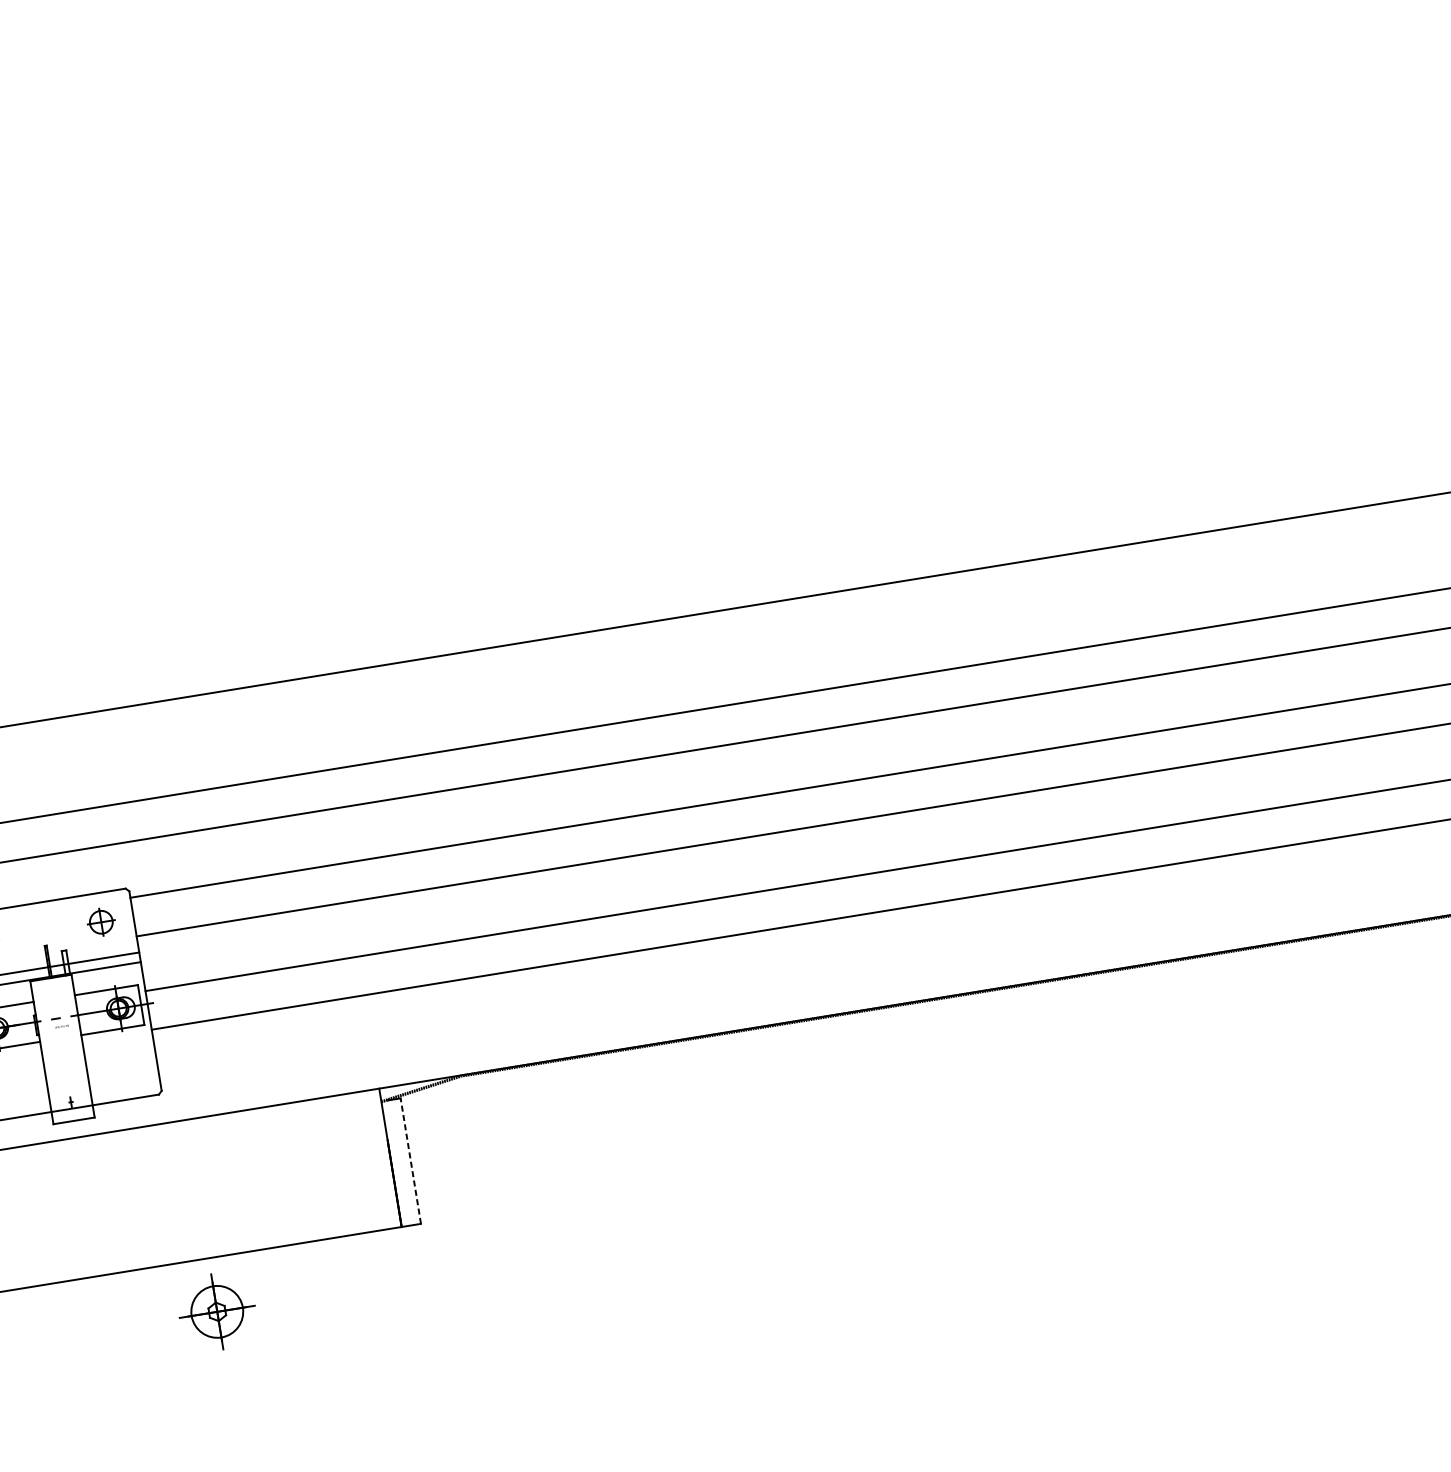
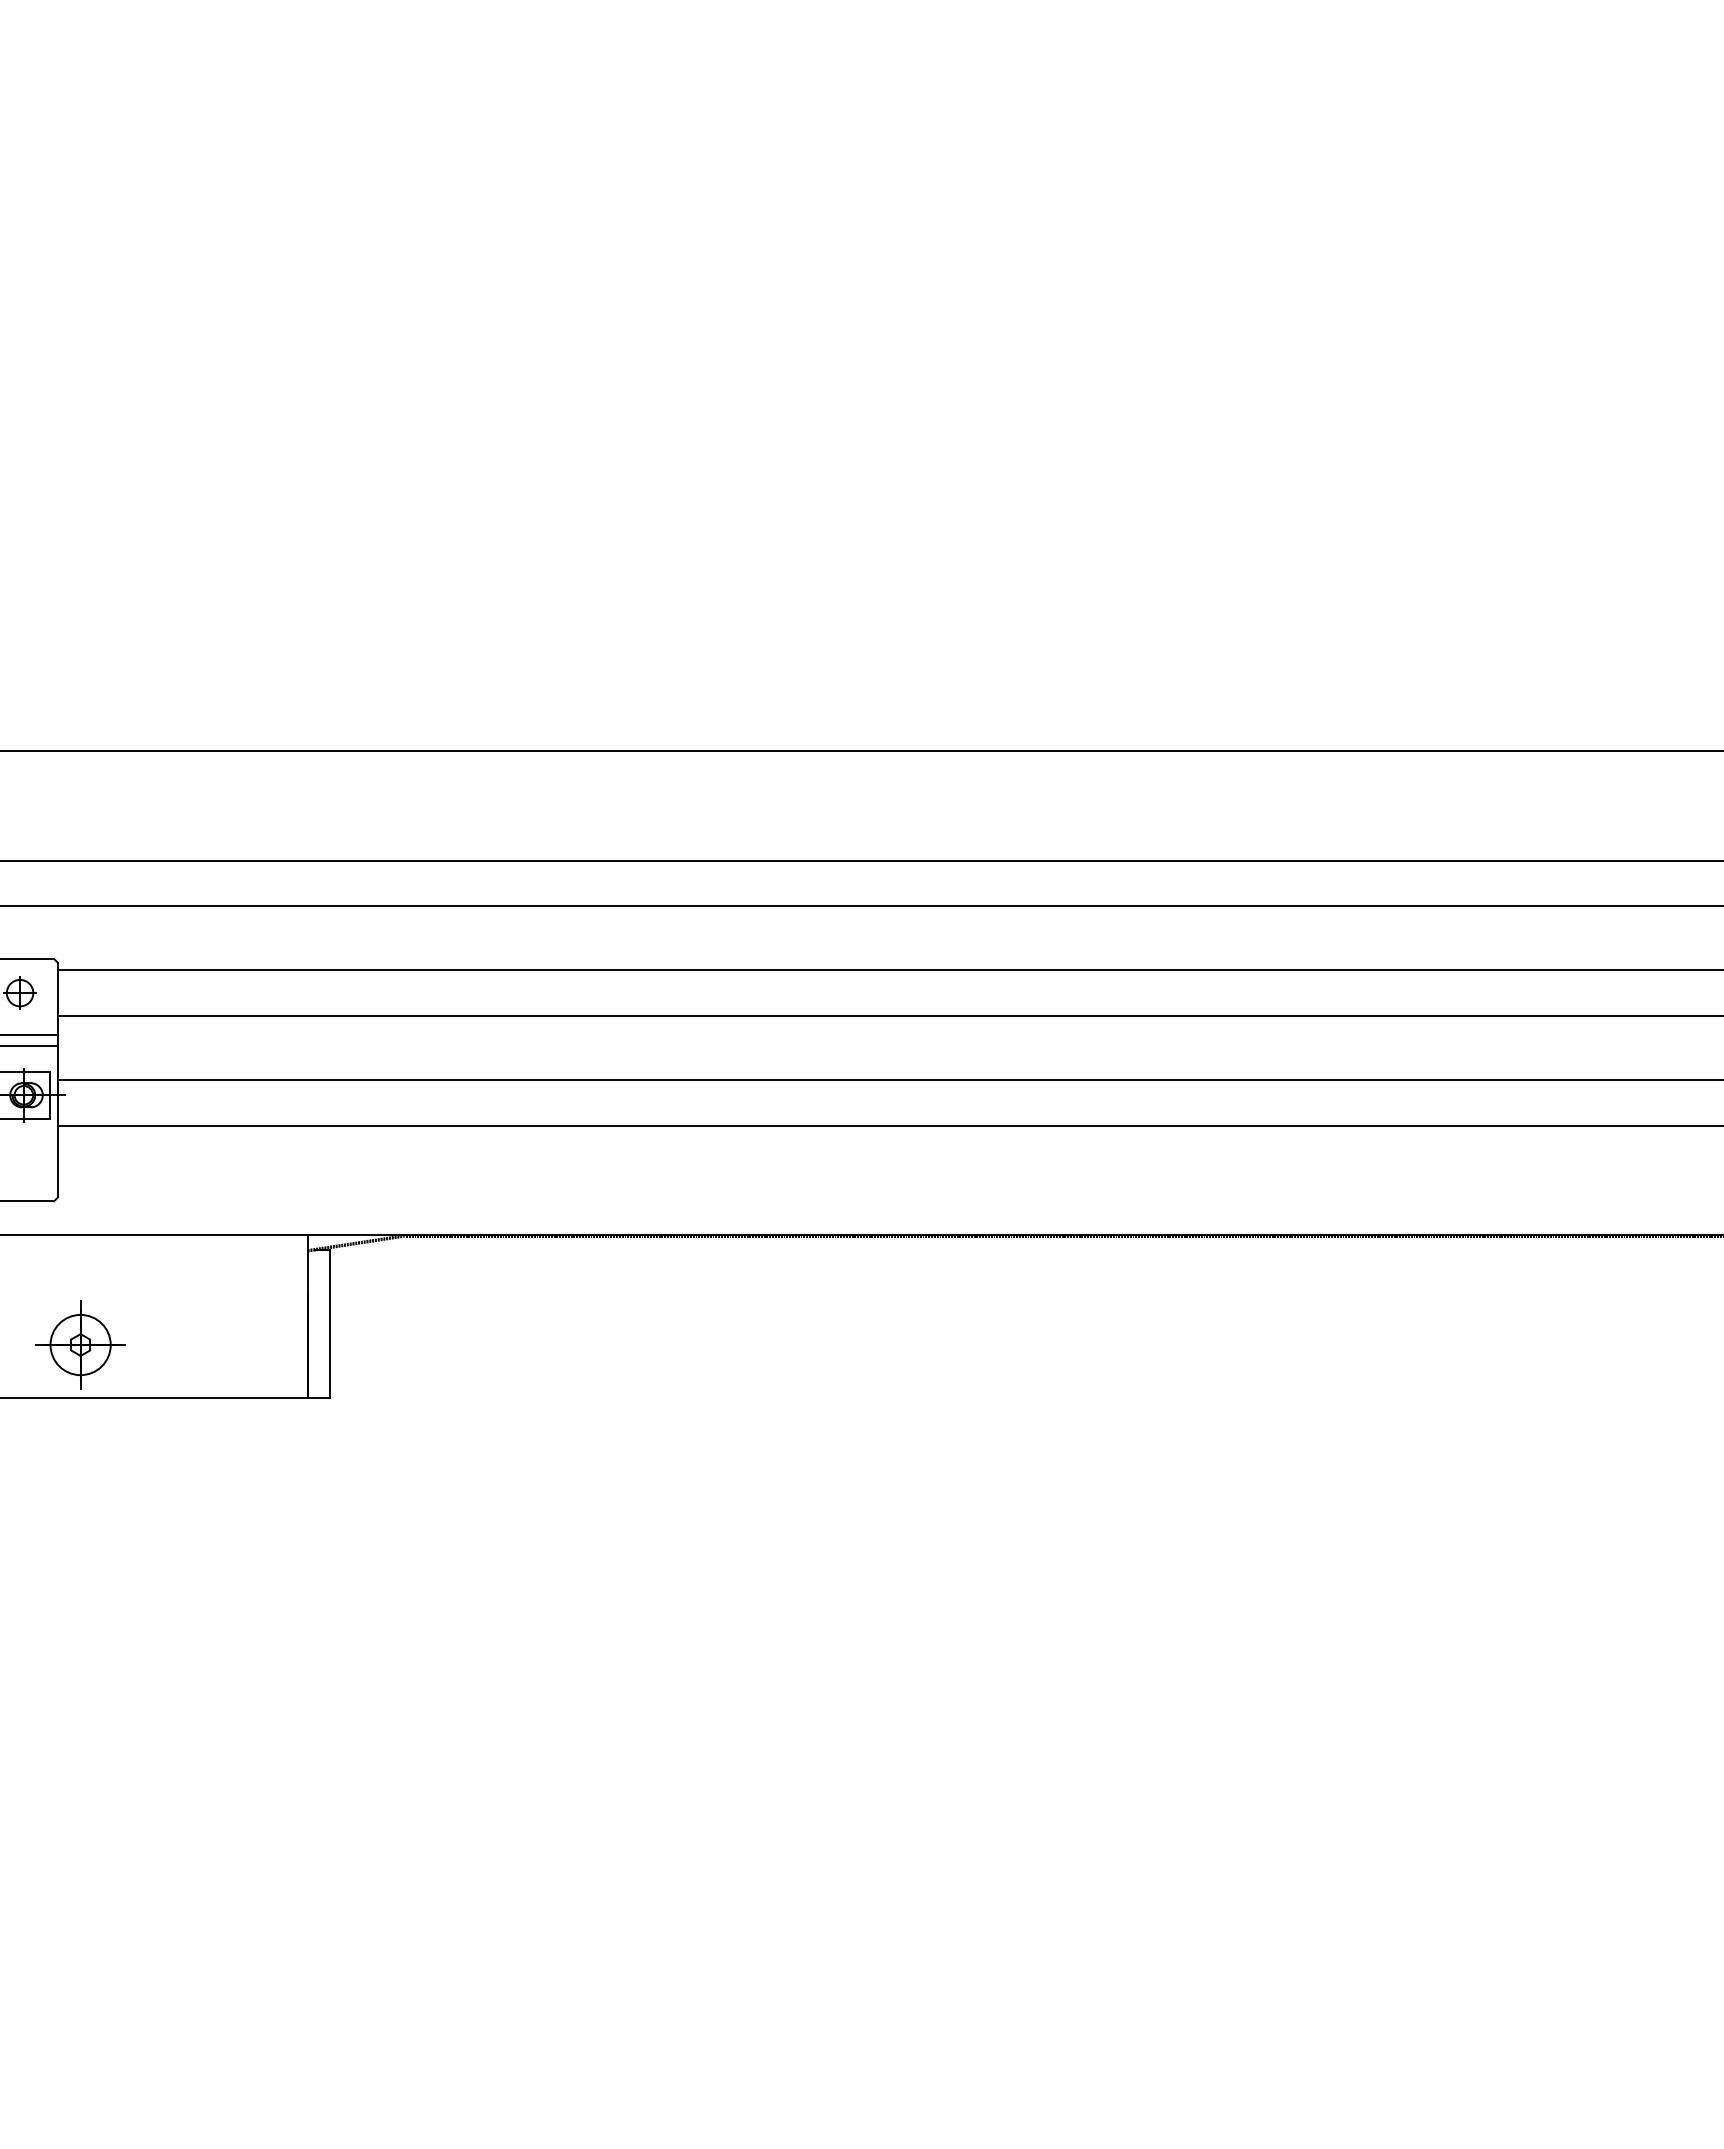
line: (410, 1161) -> (330, 1324), dashed -> solid
part: (217, 1311) -> (80, 1344), moved

